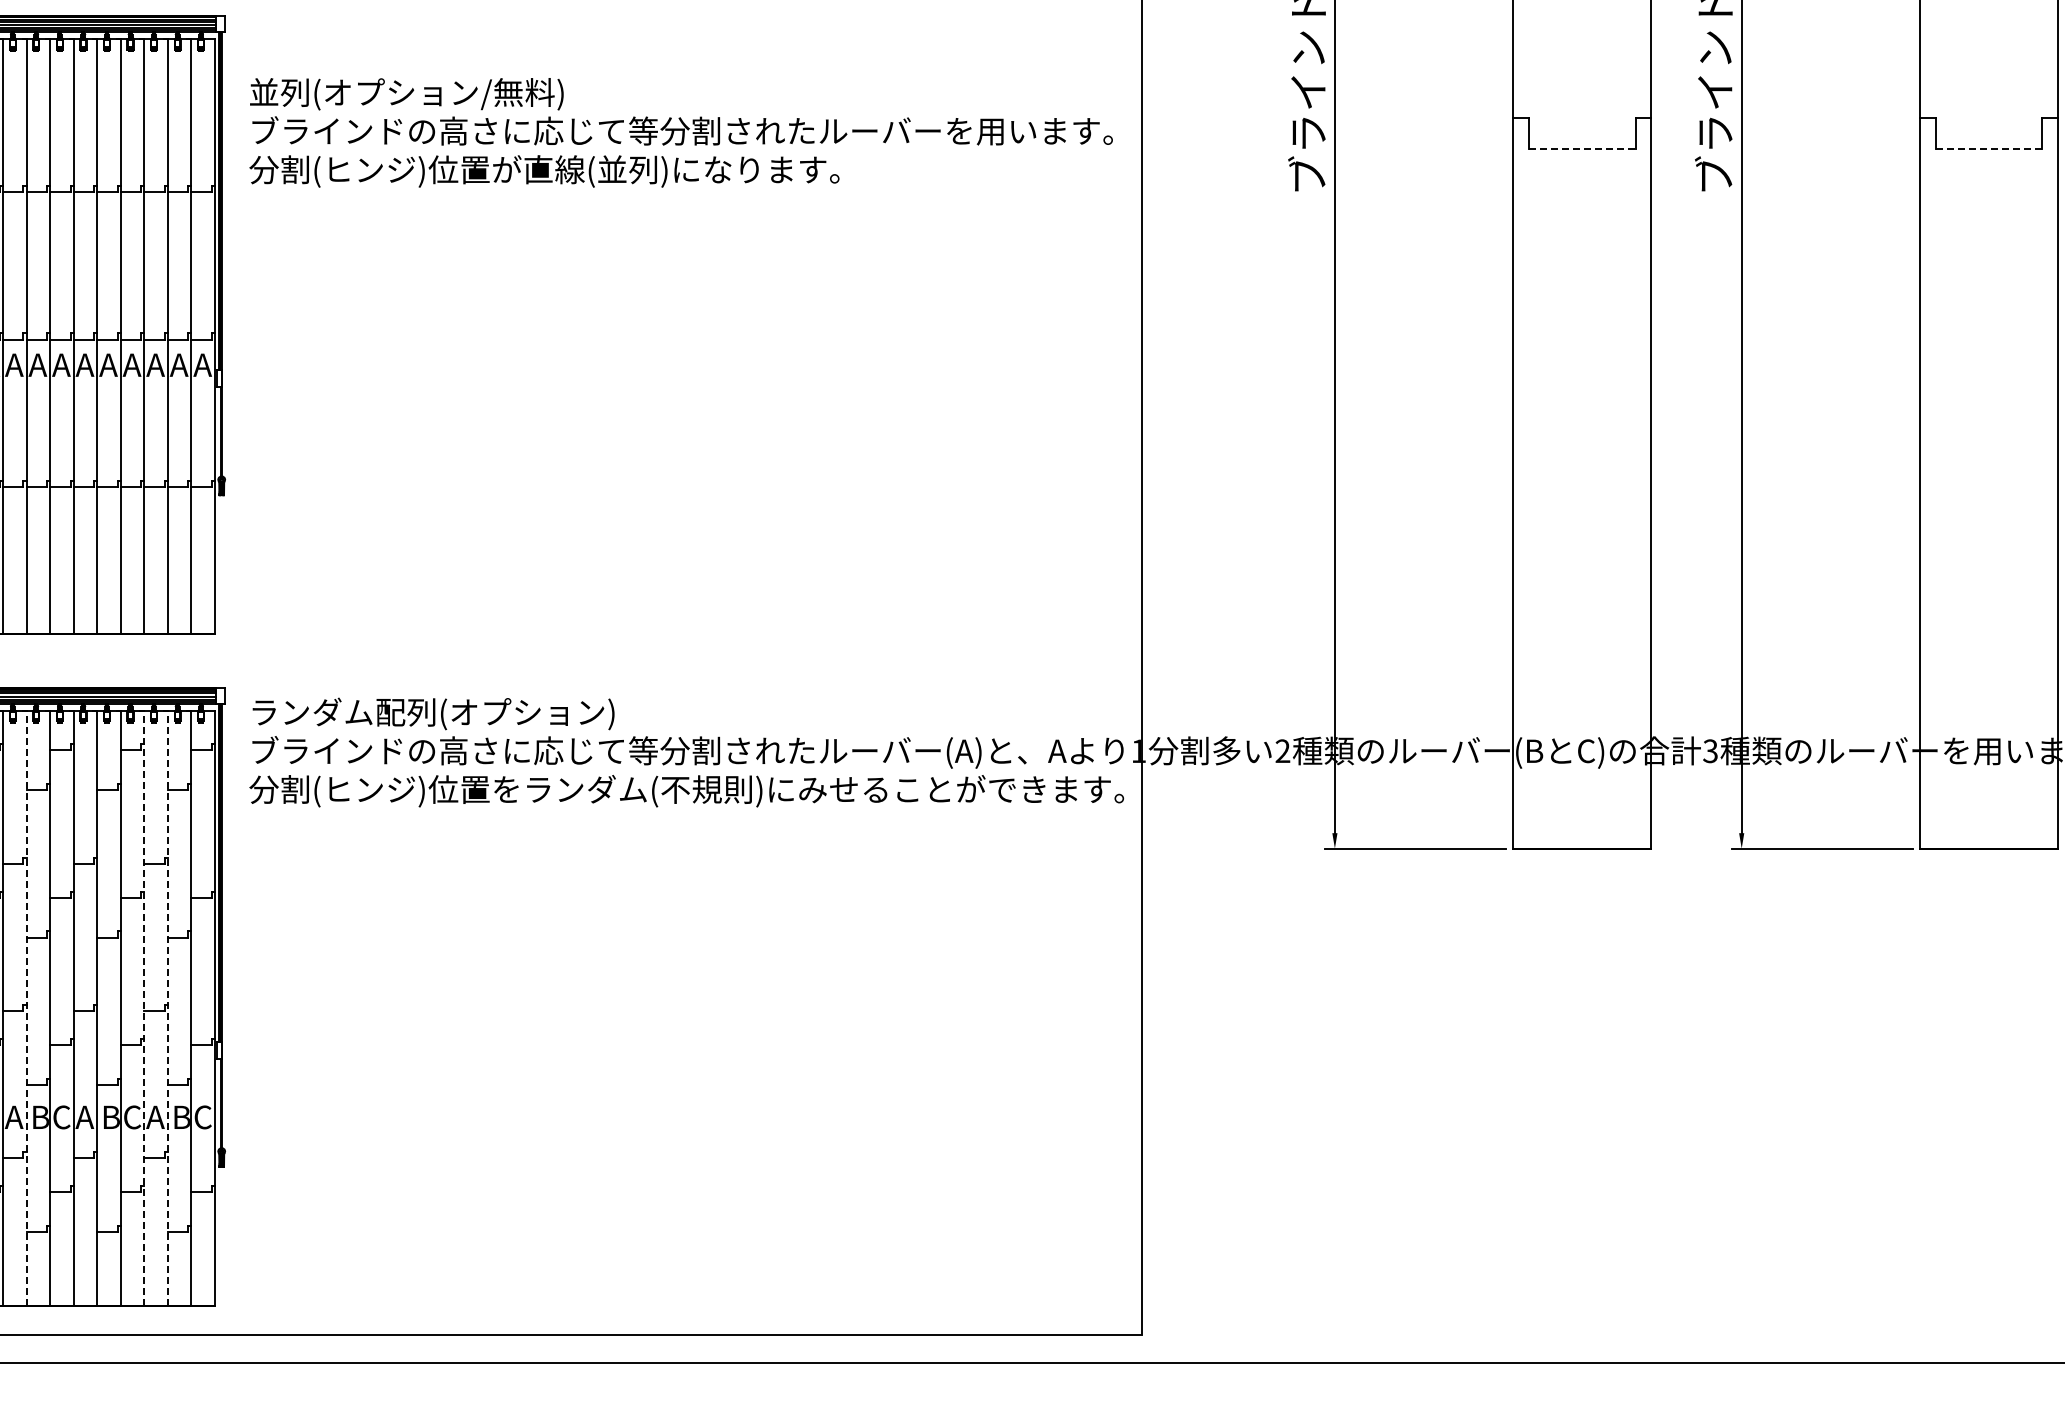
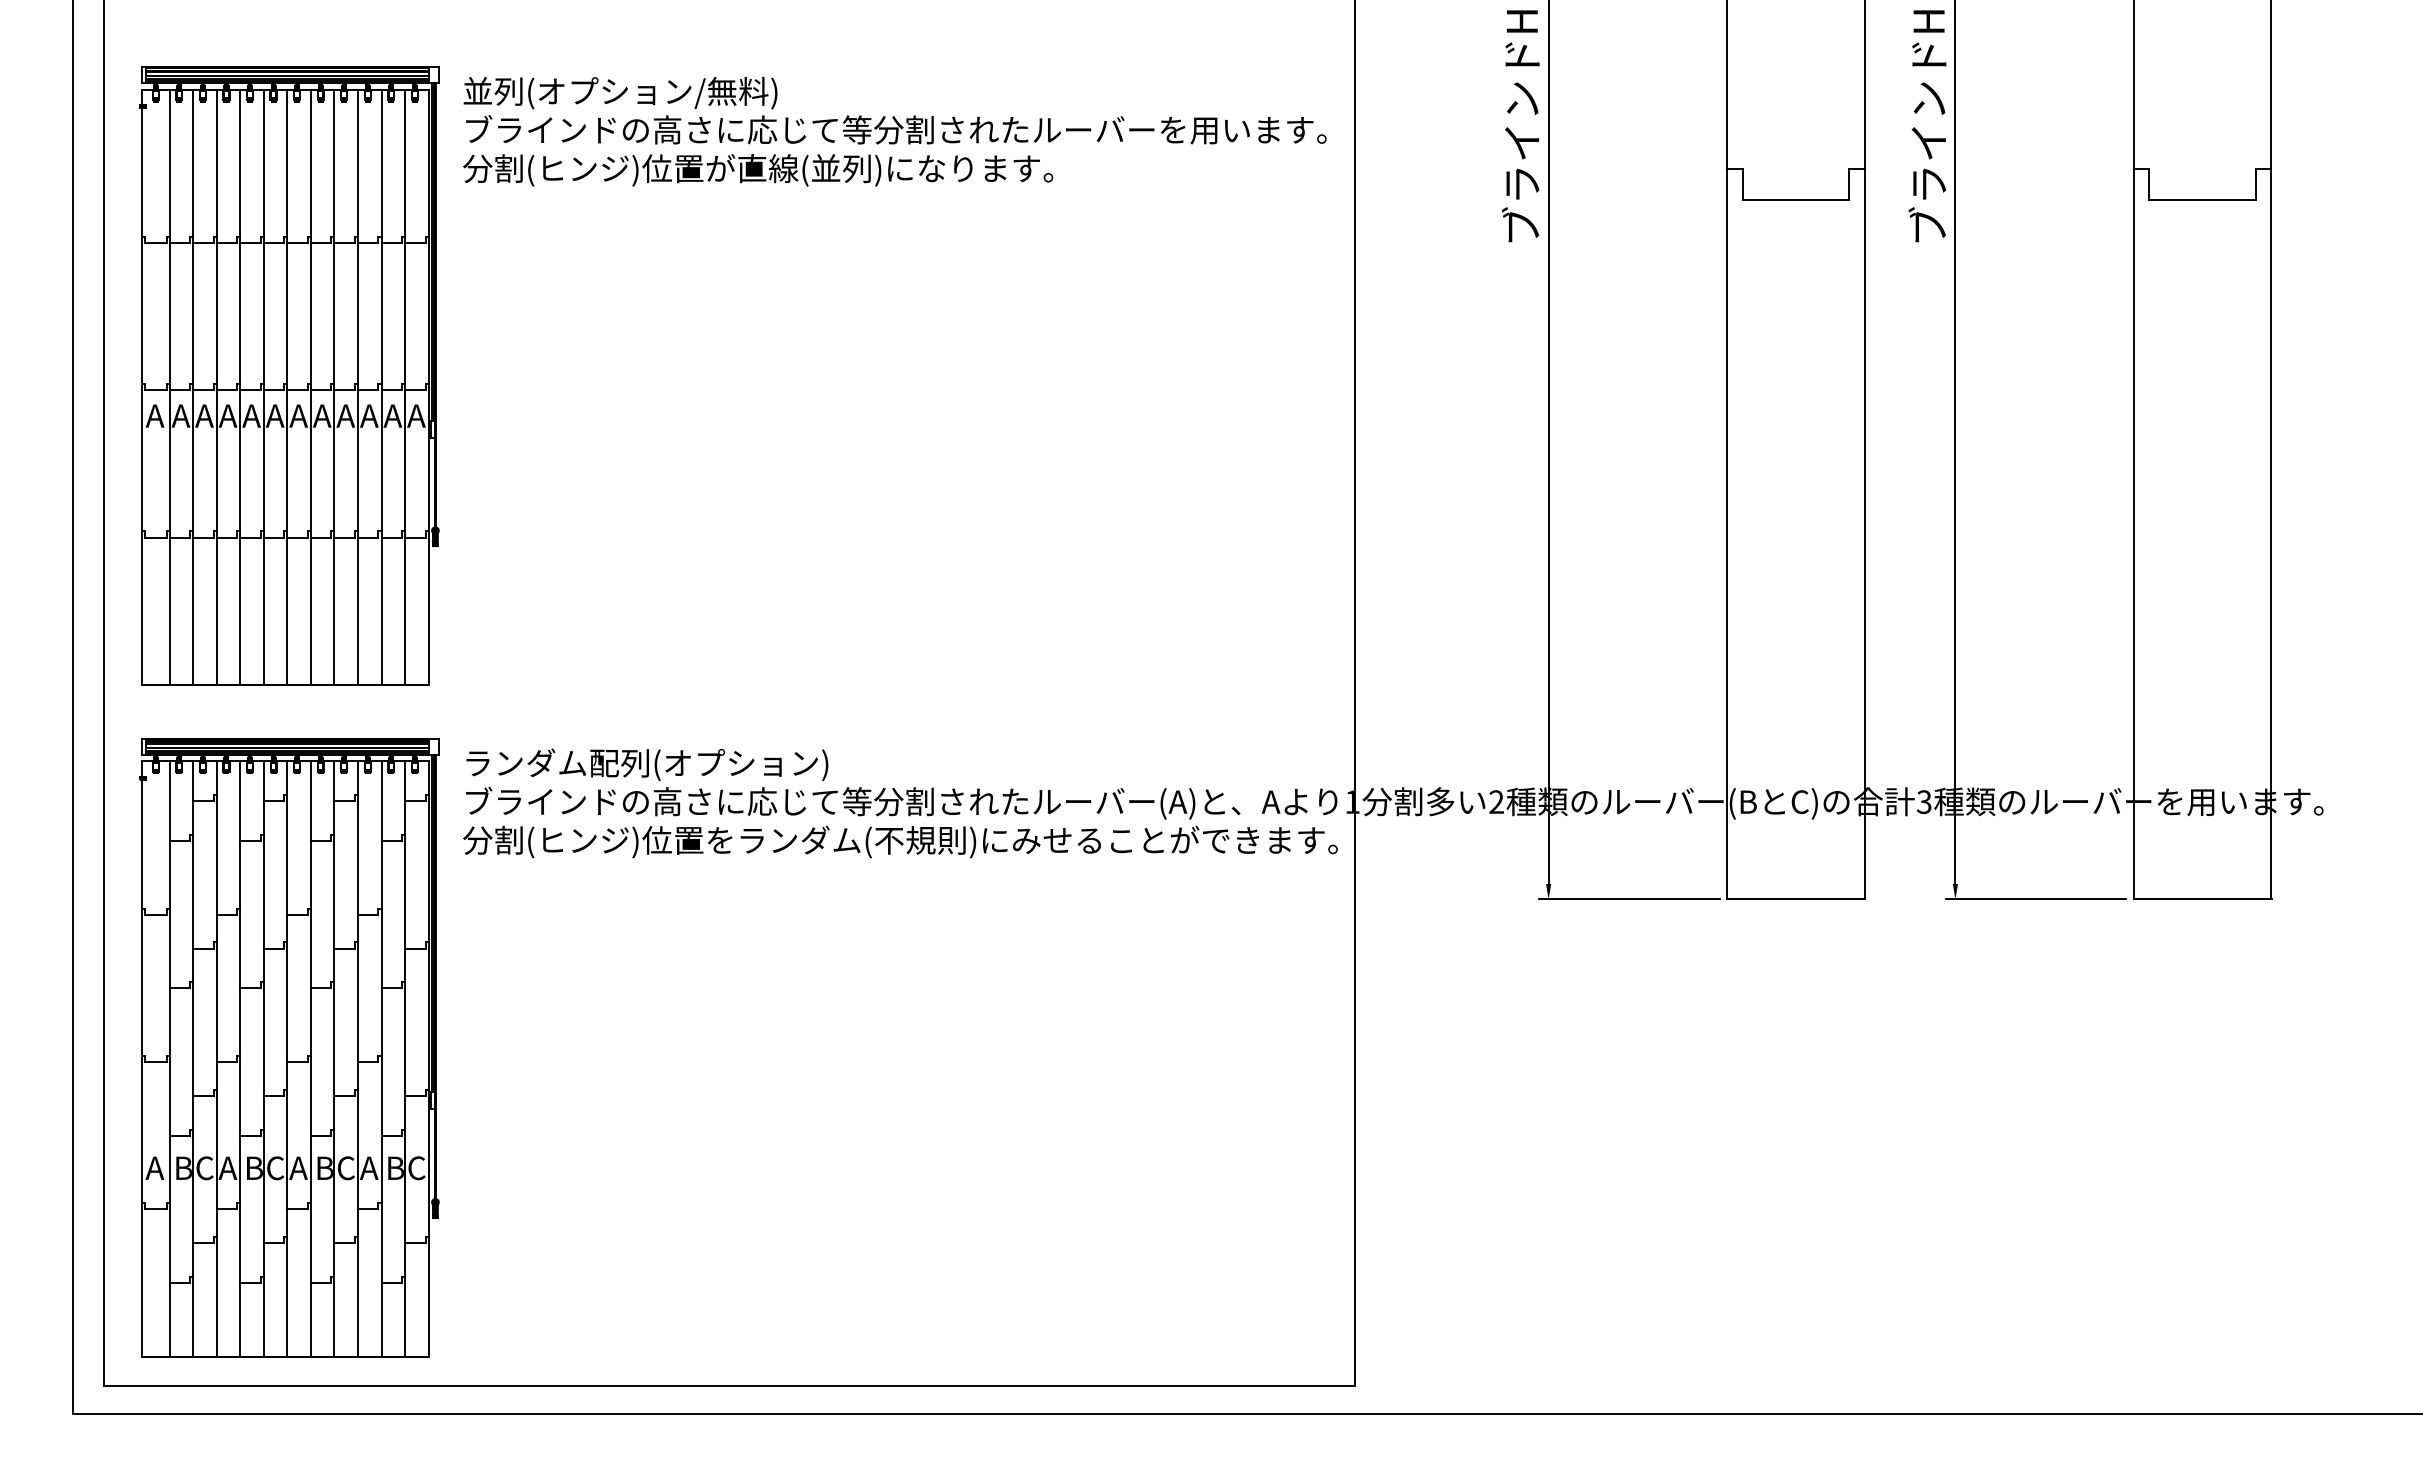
text: (680, 132) -> (894, 131), moved
line: (1582, 148) -> (1796, 199), dashed -> solid
line: (1989, 148) -> (2203, 199), dashed -> solid
line: (26, 1008) -> (240, 1059), dashed -> solid
line: (143, 1008) -> (357, 1059), dashed -> solid
line: (167, 1008) -> (381, 1059), dashed -> solid

